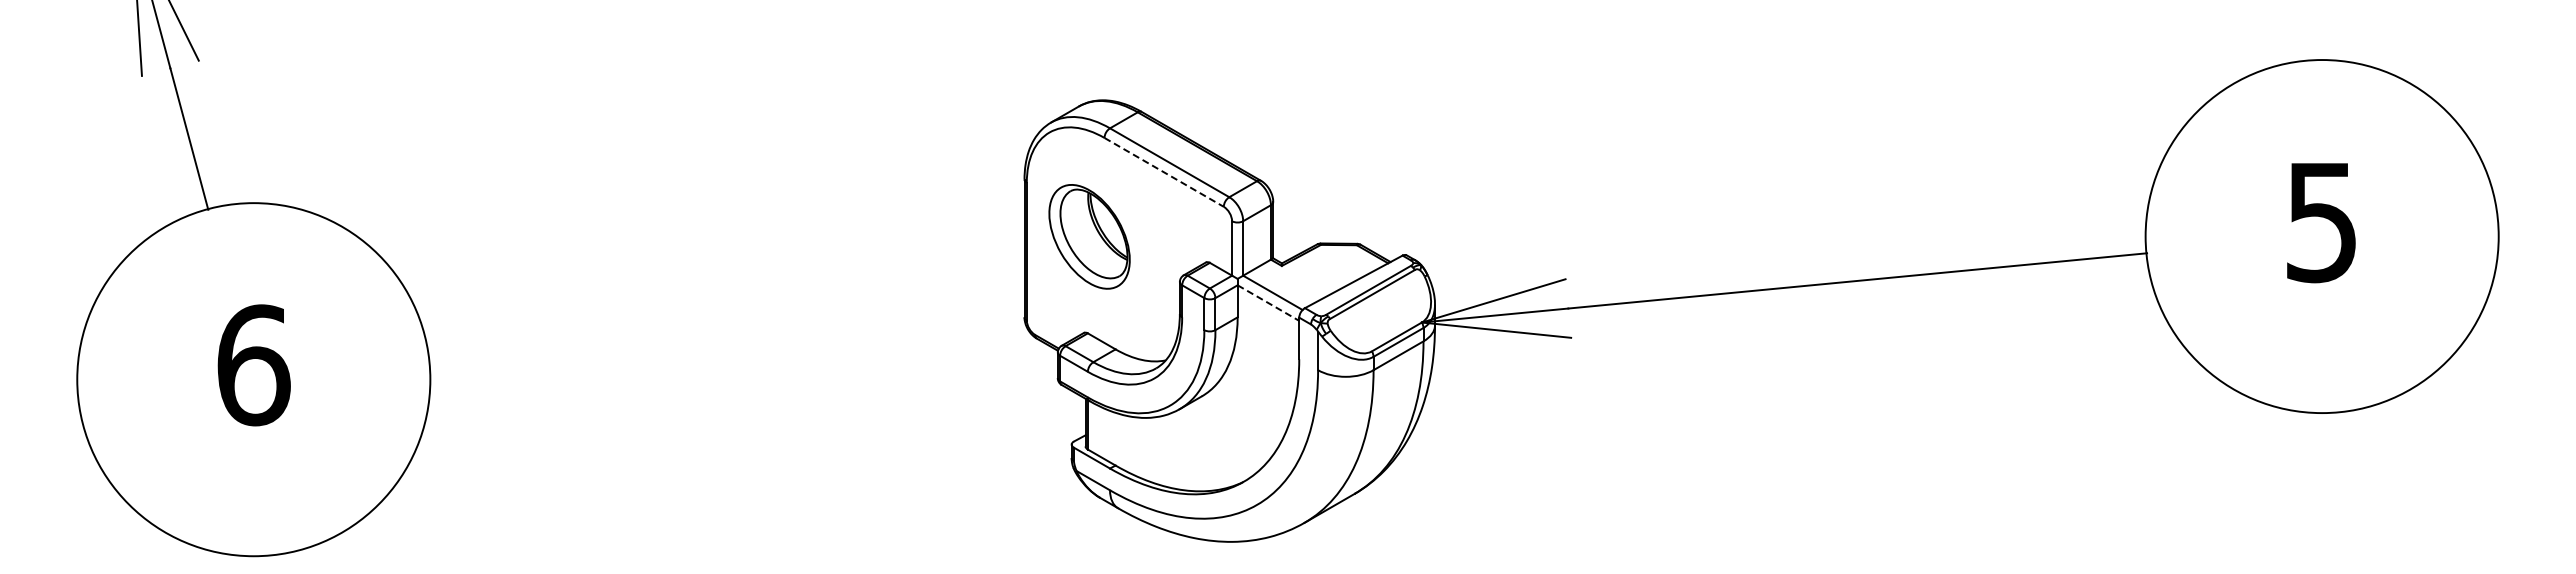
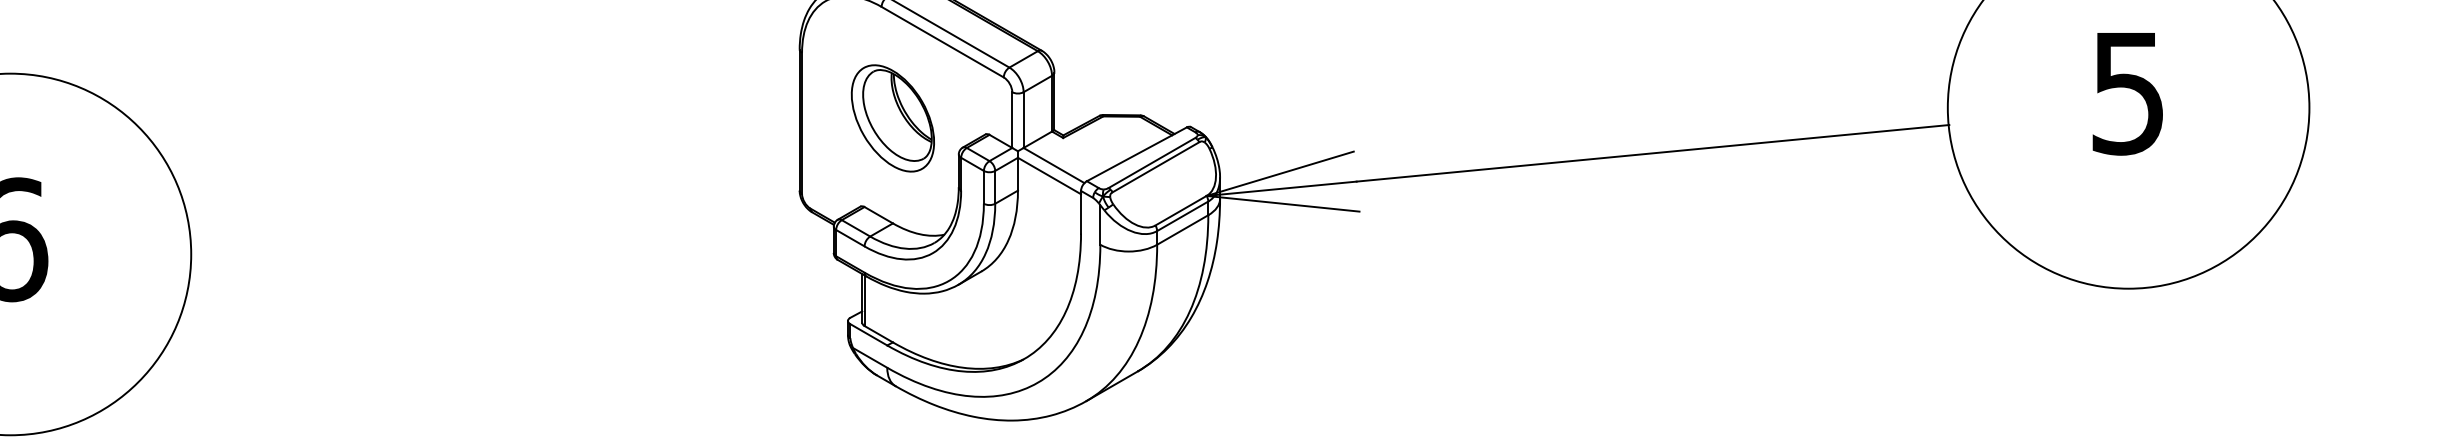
line: (1164, 172) -> (943, 42), dashed -> solid
part: (1089, 236) -> (892, 118), moved
line: (1268, 303) -> (1049, 176), dashed -> solid

